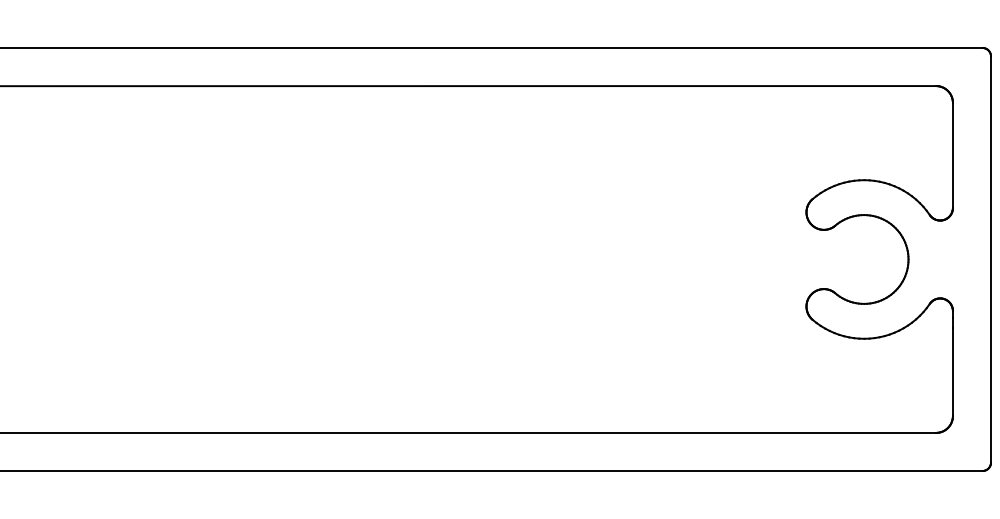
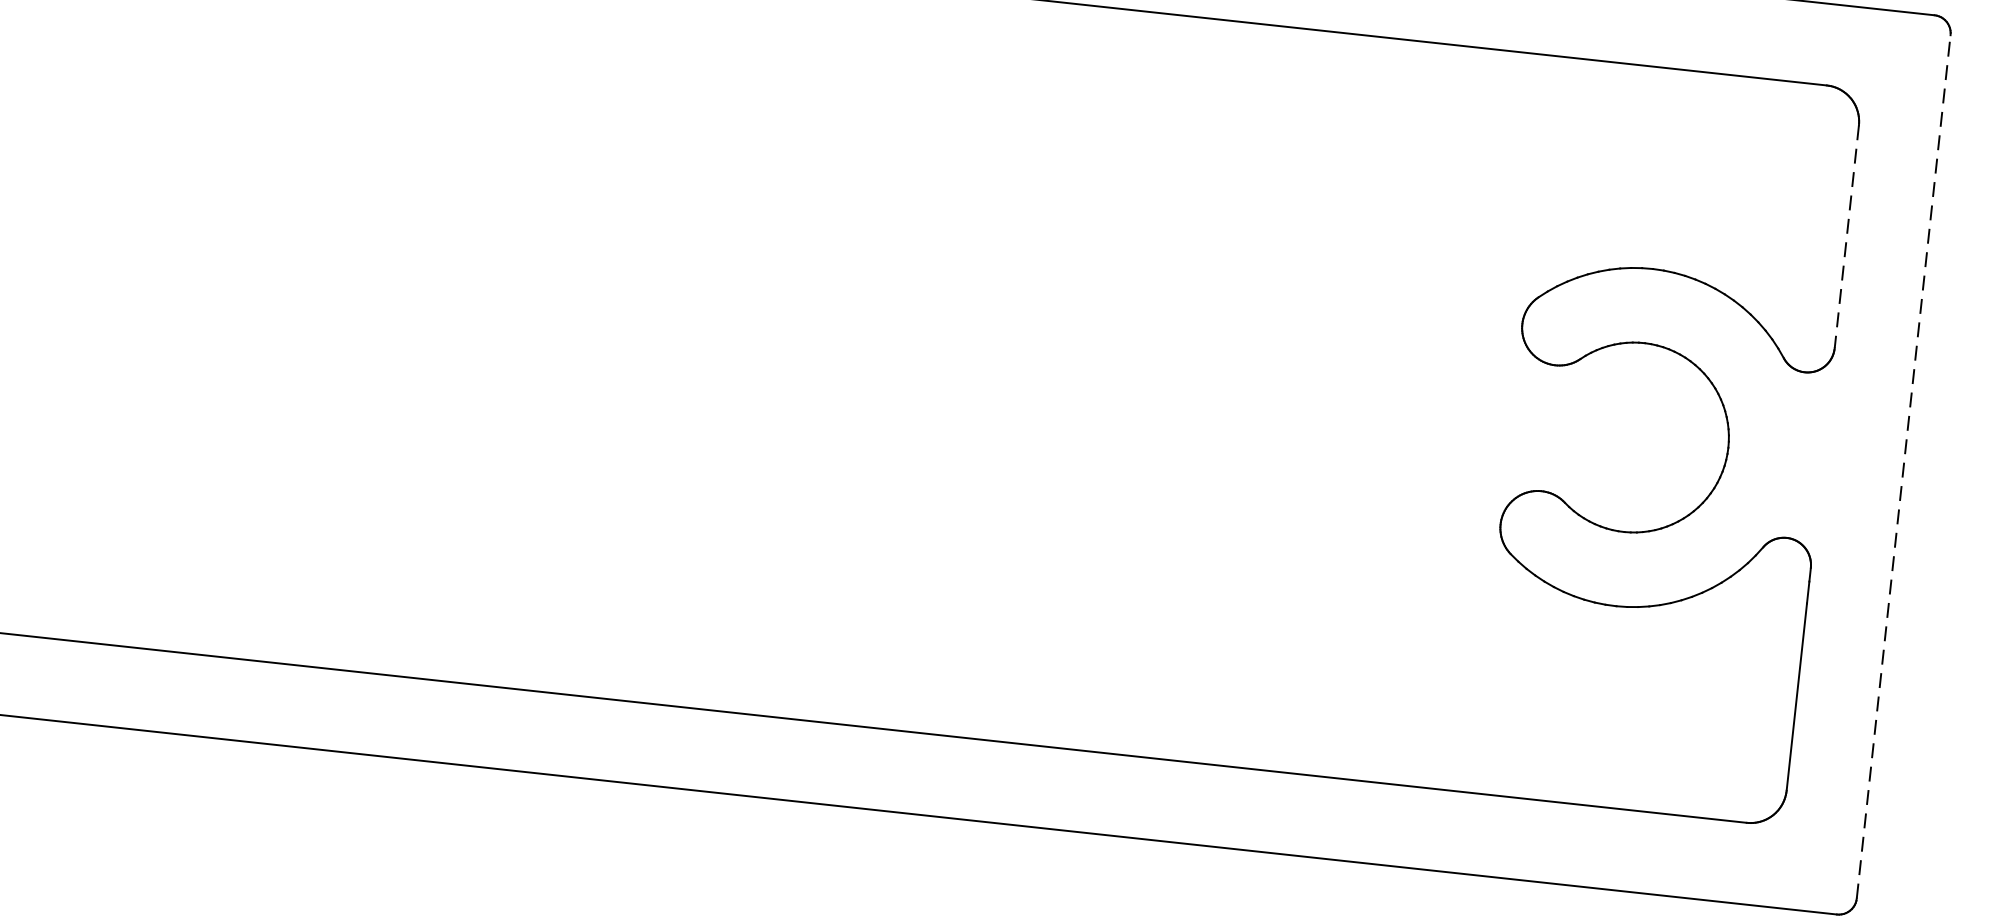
line: (952, 155) -> (1845, 236), solid -> dashed
line: (991, 259) -> (1904, 466), solid -> dashed

